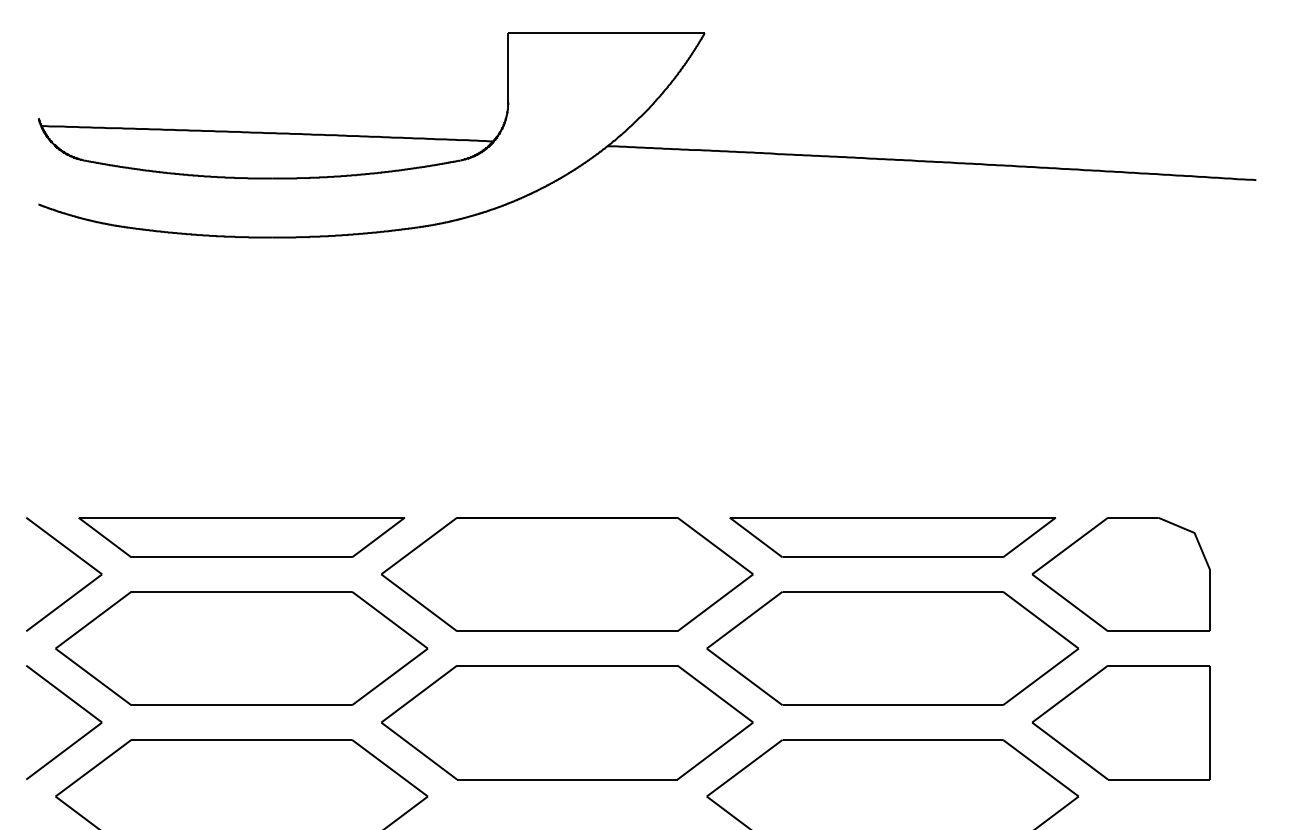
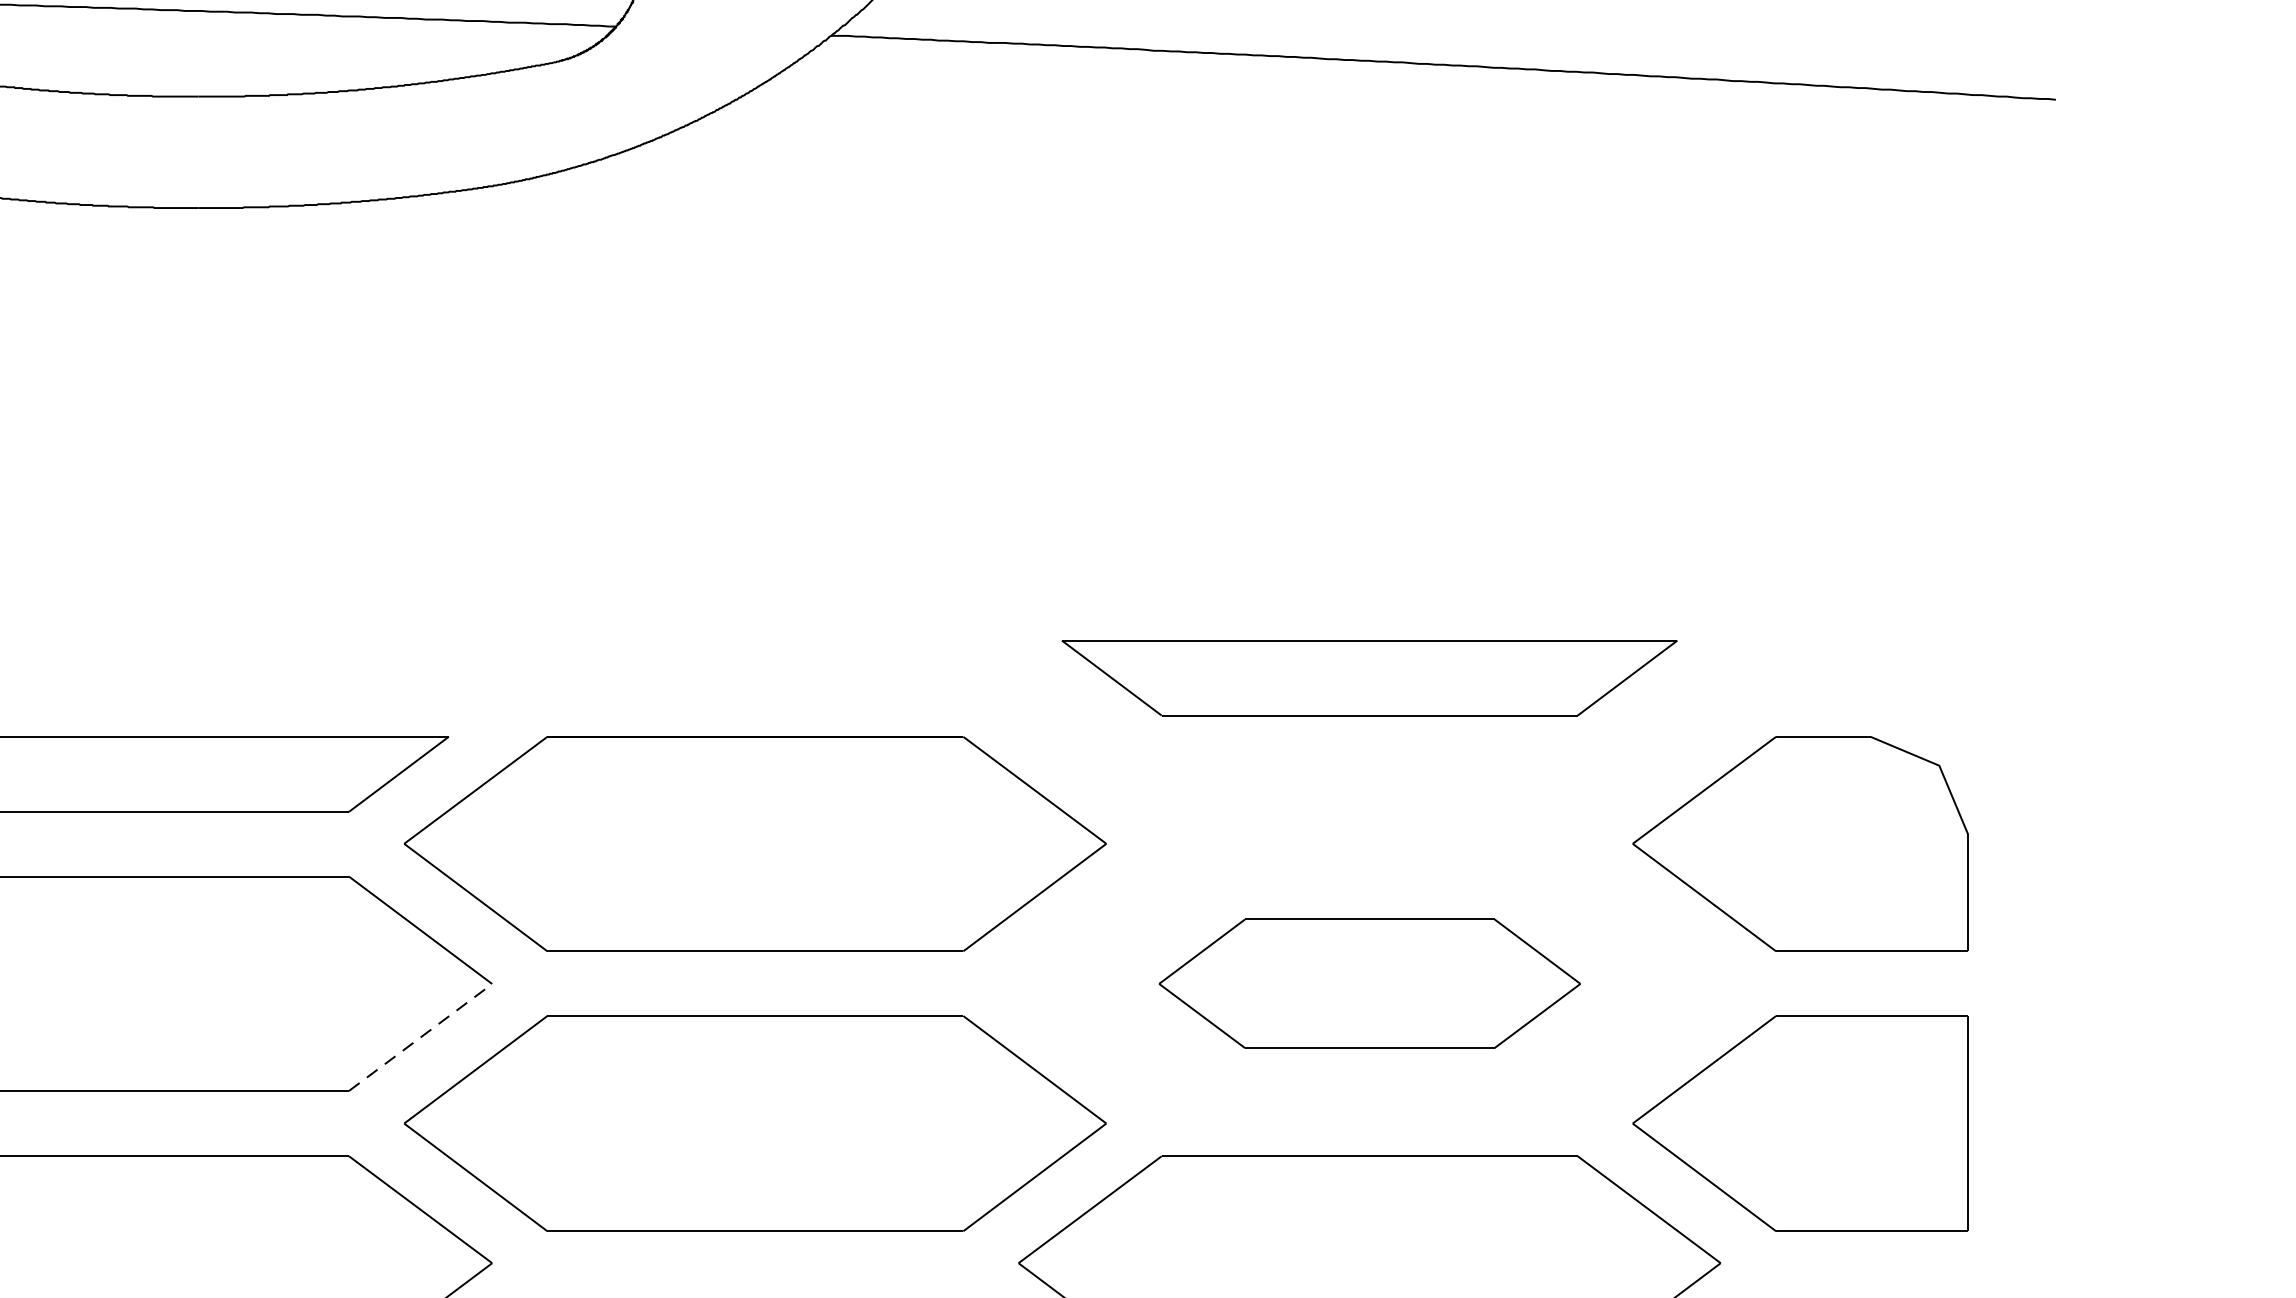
part: (892, 537) -> (1369, 677), moved
part: (892, 648) -> (1369, 983), size x0.6
line: (390, 676) -> (421, 1036), solid -> dashed

